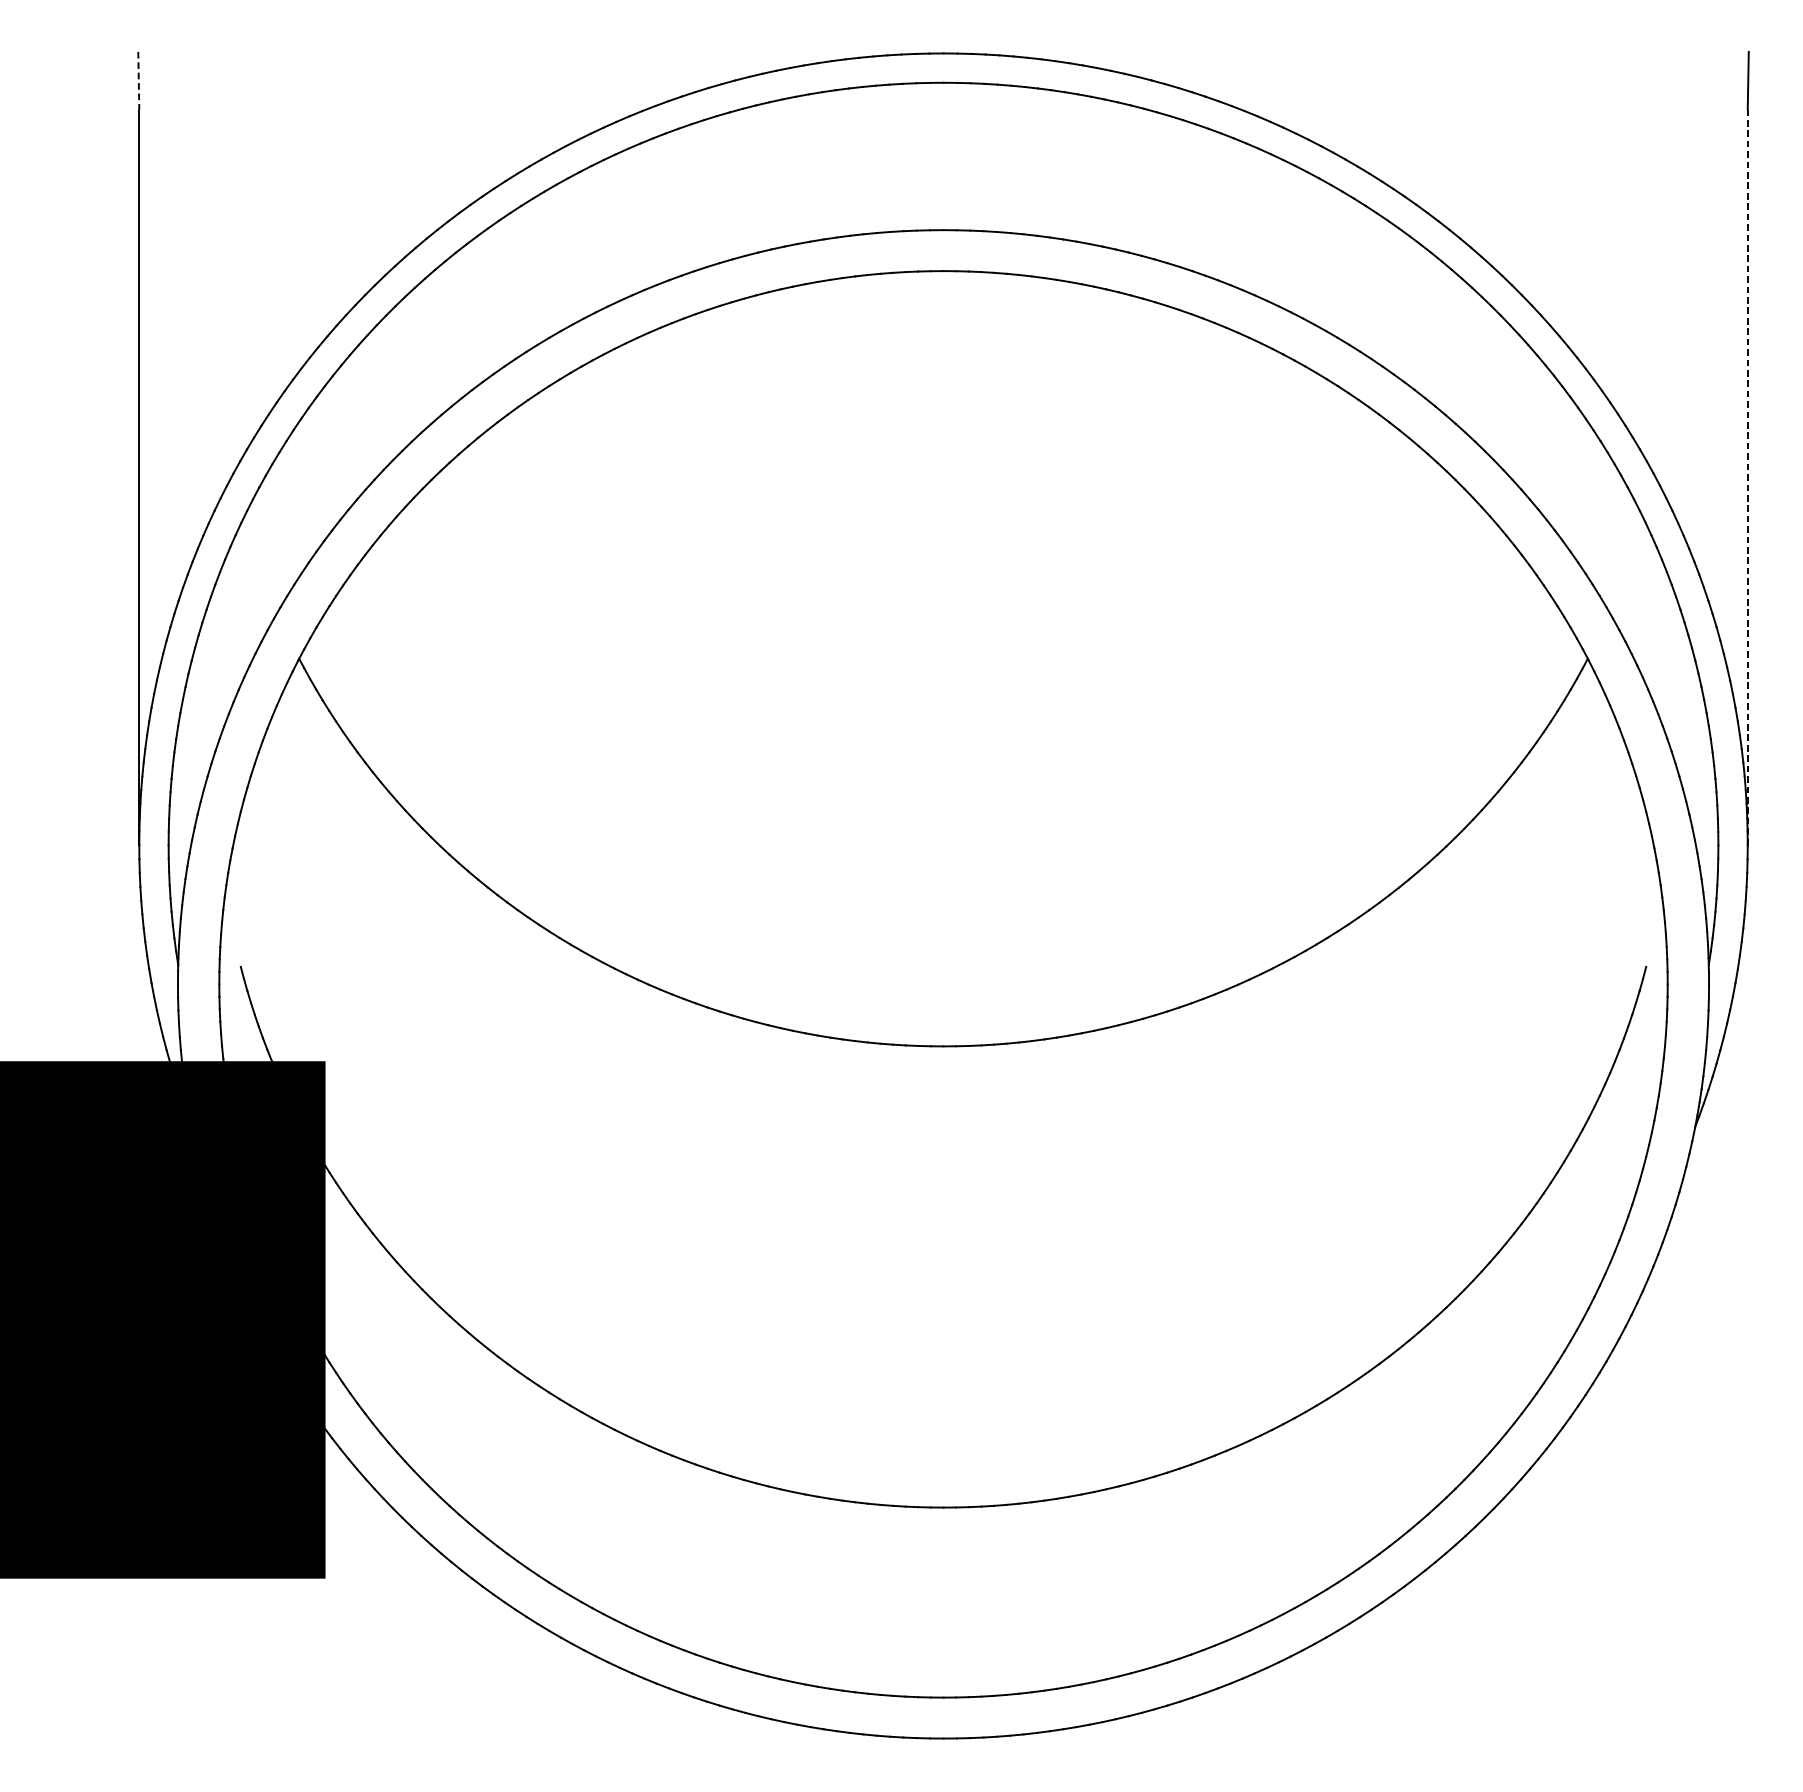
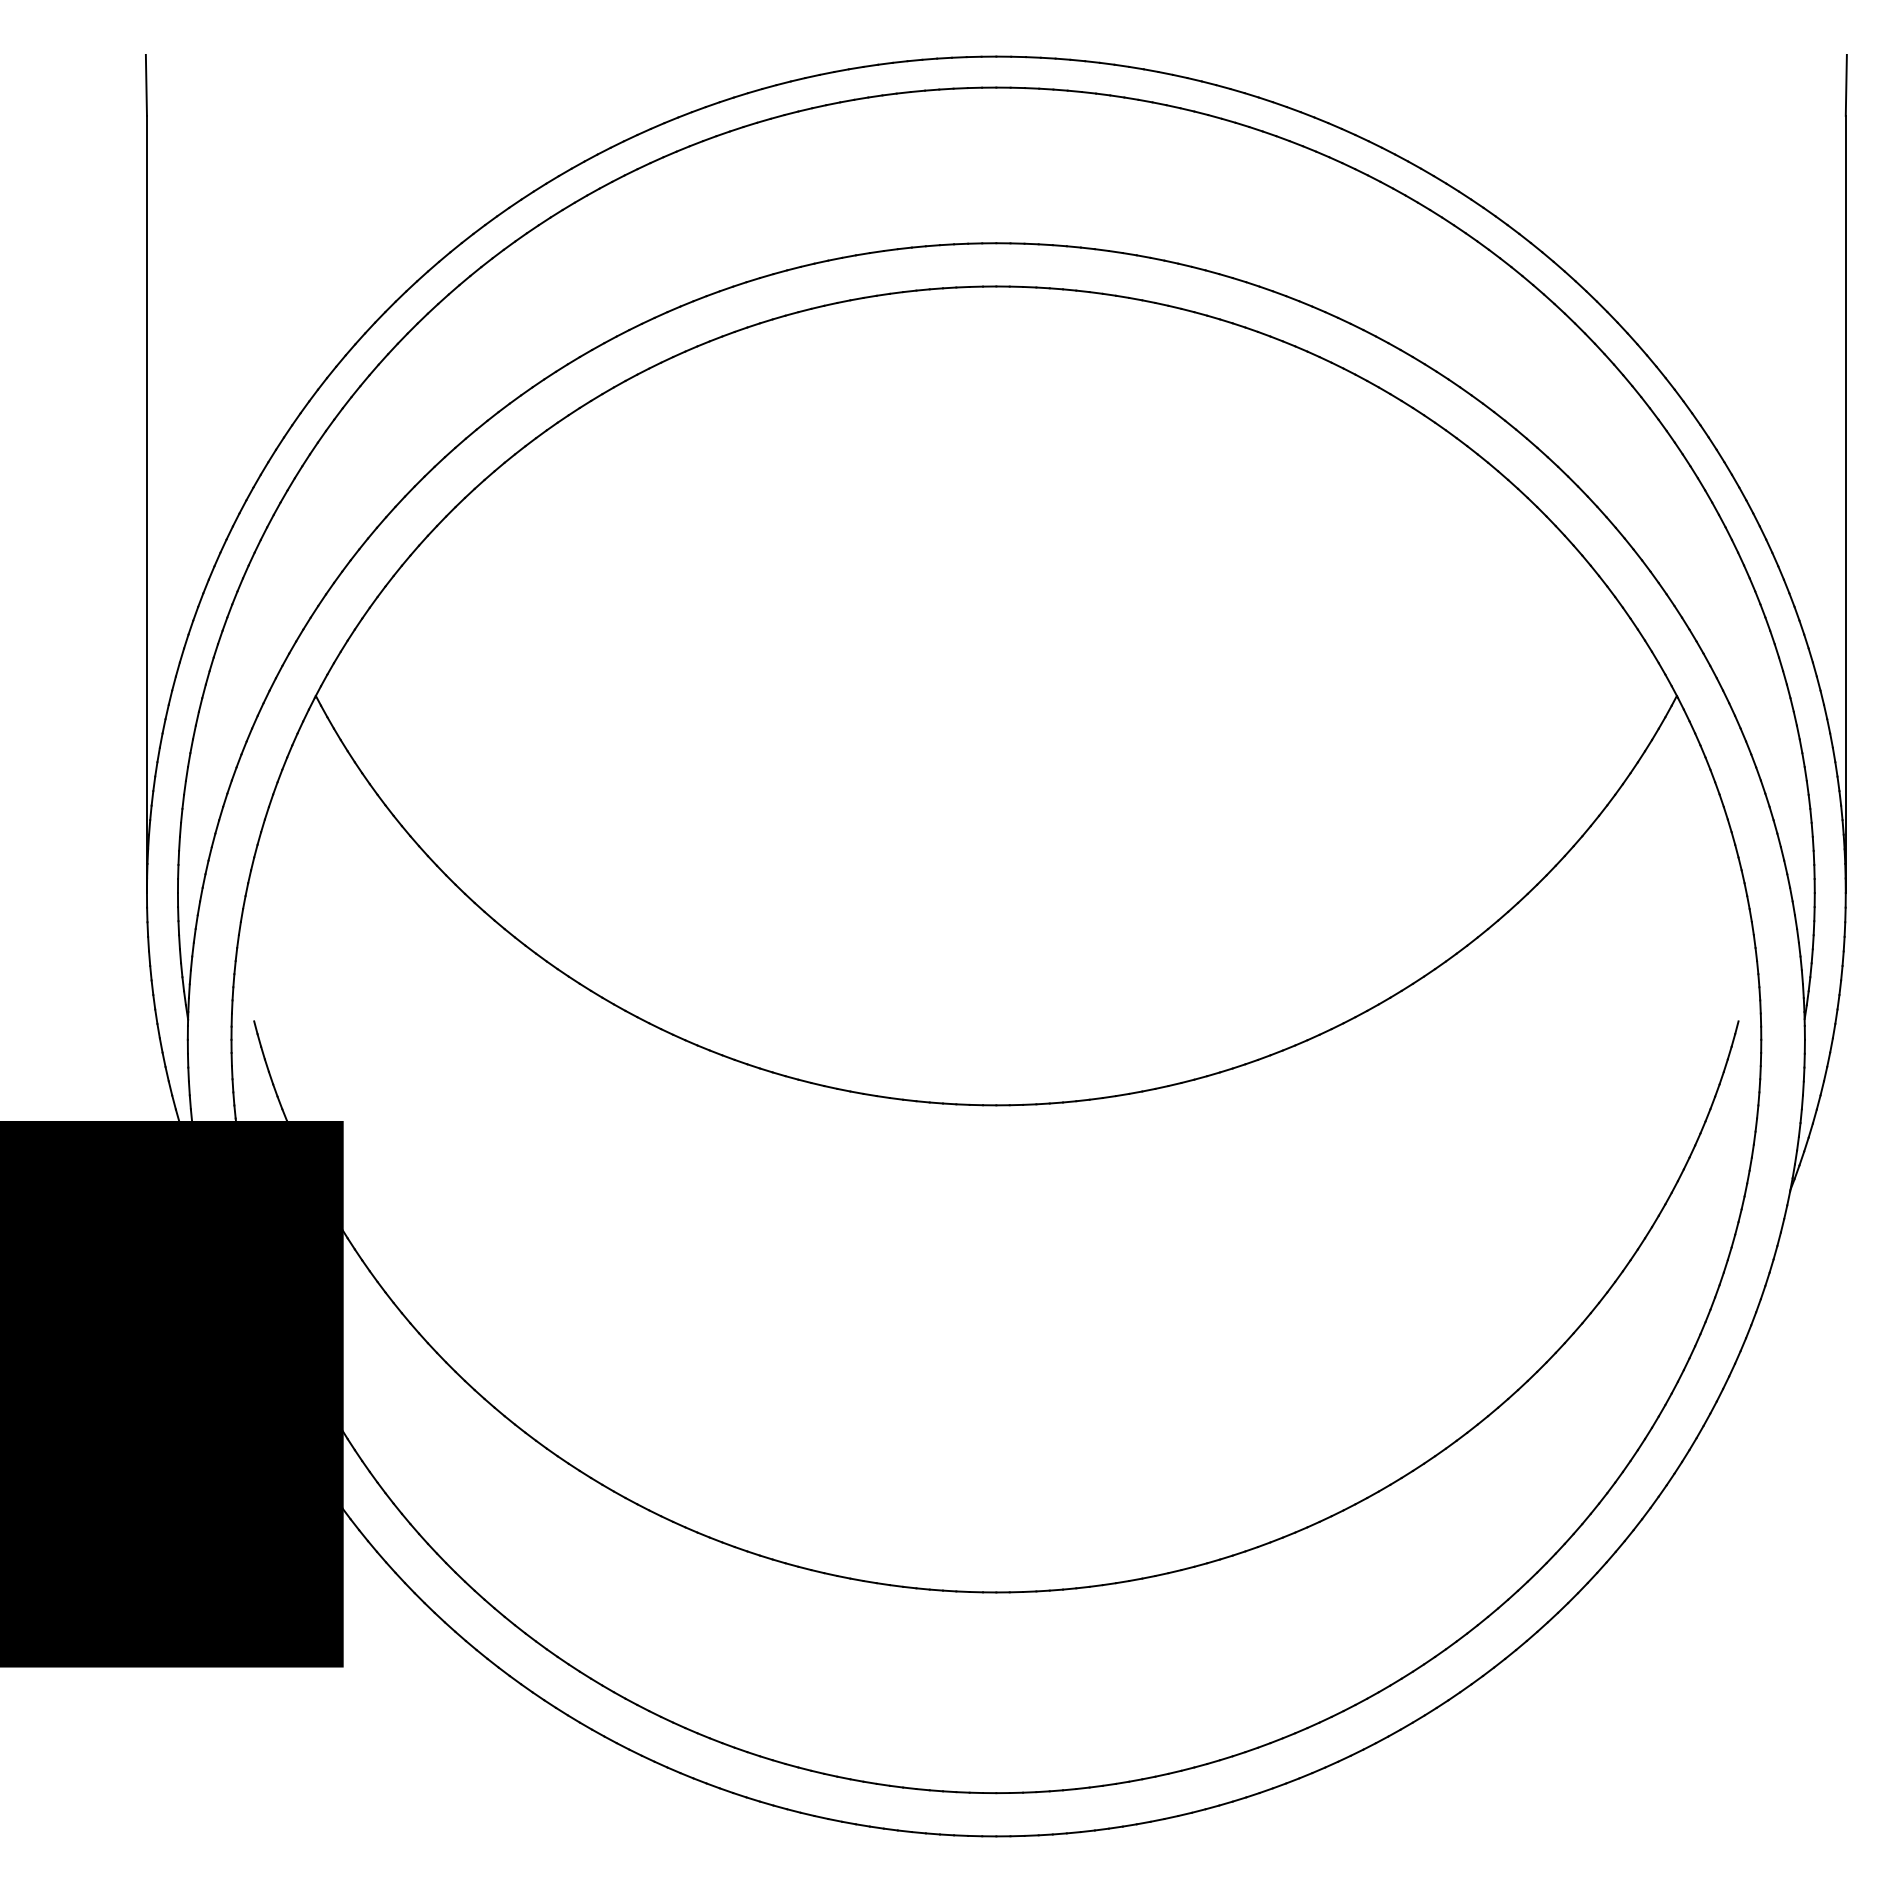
line: (138, 80) -> (146, 85), dashed -> solid
line: (1747, 477) -> (1845, 504), dashed -> solid

